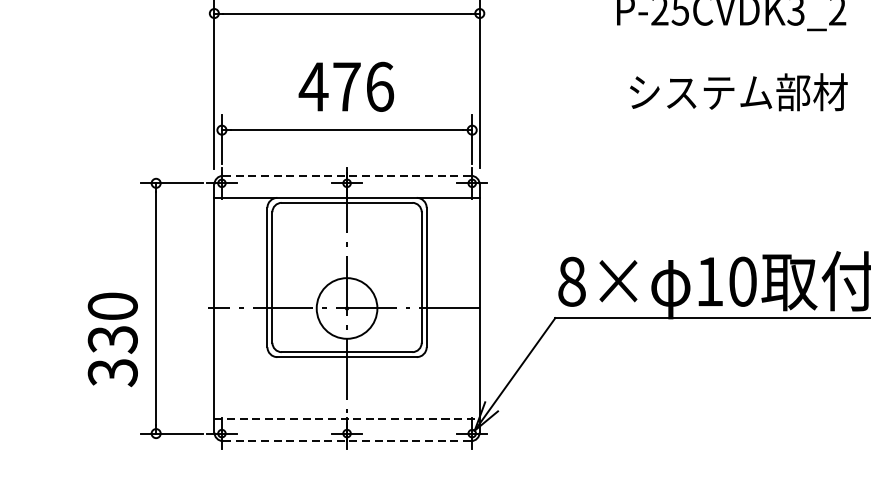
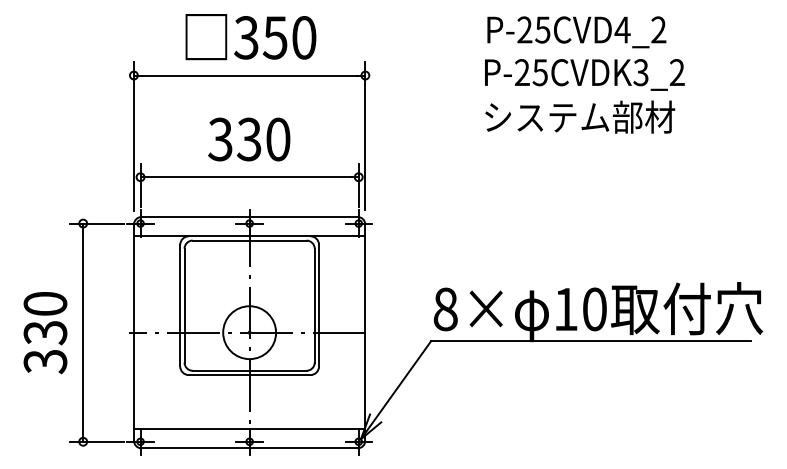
text: (345, 86) -> (248, 139), 476 -> 330
text: (739, 91) -> (580, 116), moved
line: (346, 175) -> (249, 216), dashed -> solid
text: (112, 340) -> (45, 333), moved
line: (346, 419) -> (249, 429), dashed -> solid
line: (346, 441) -> (249, 448), dashed -> solid

